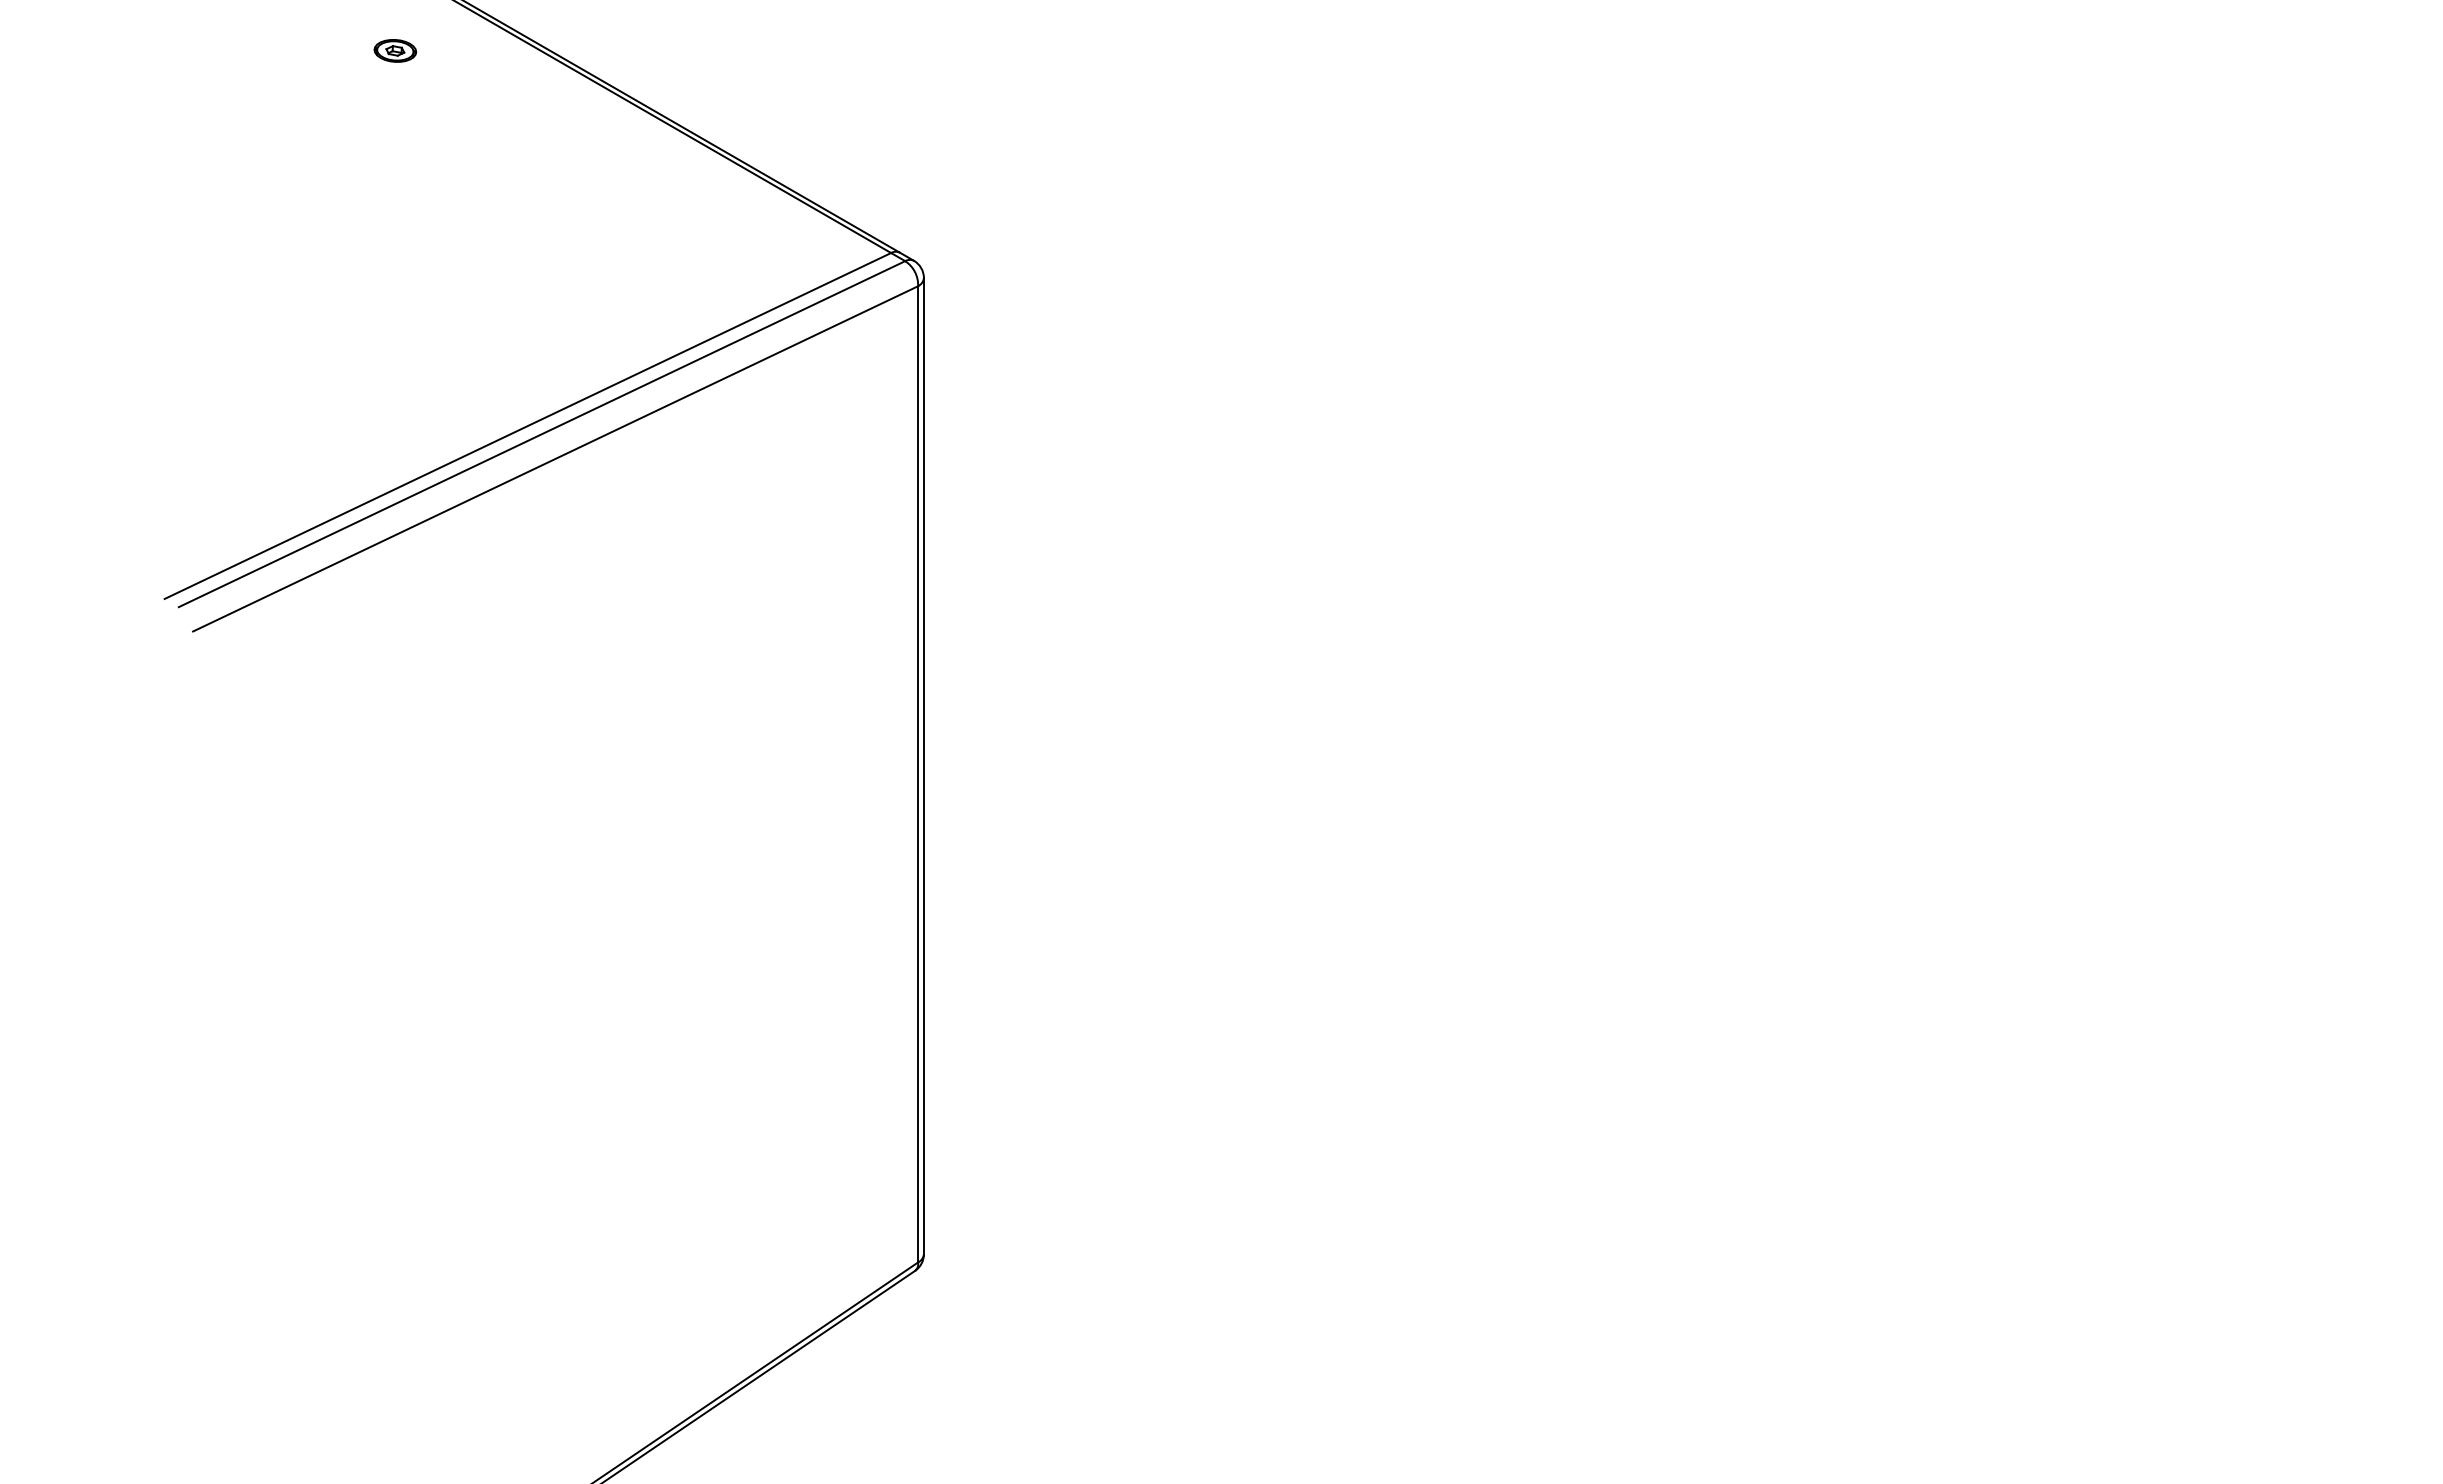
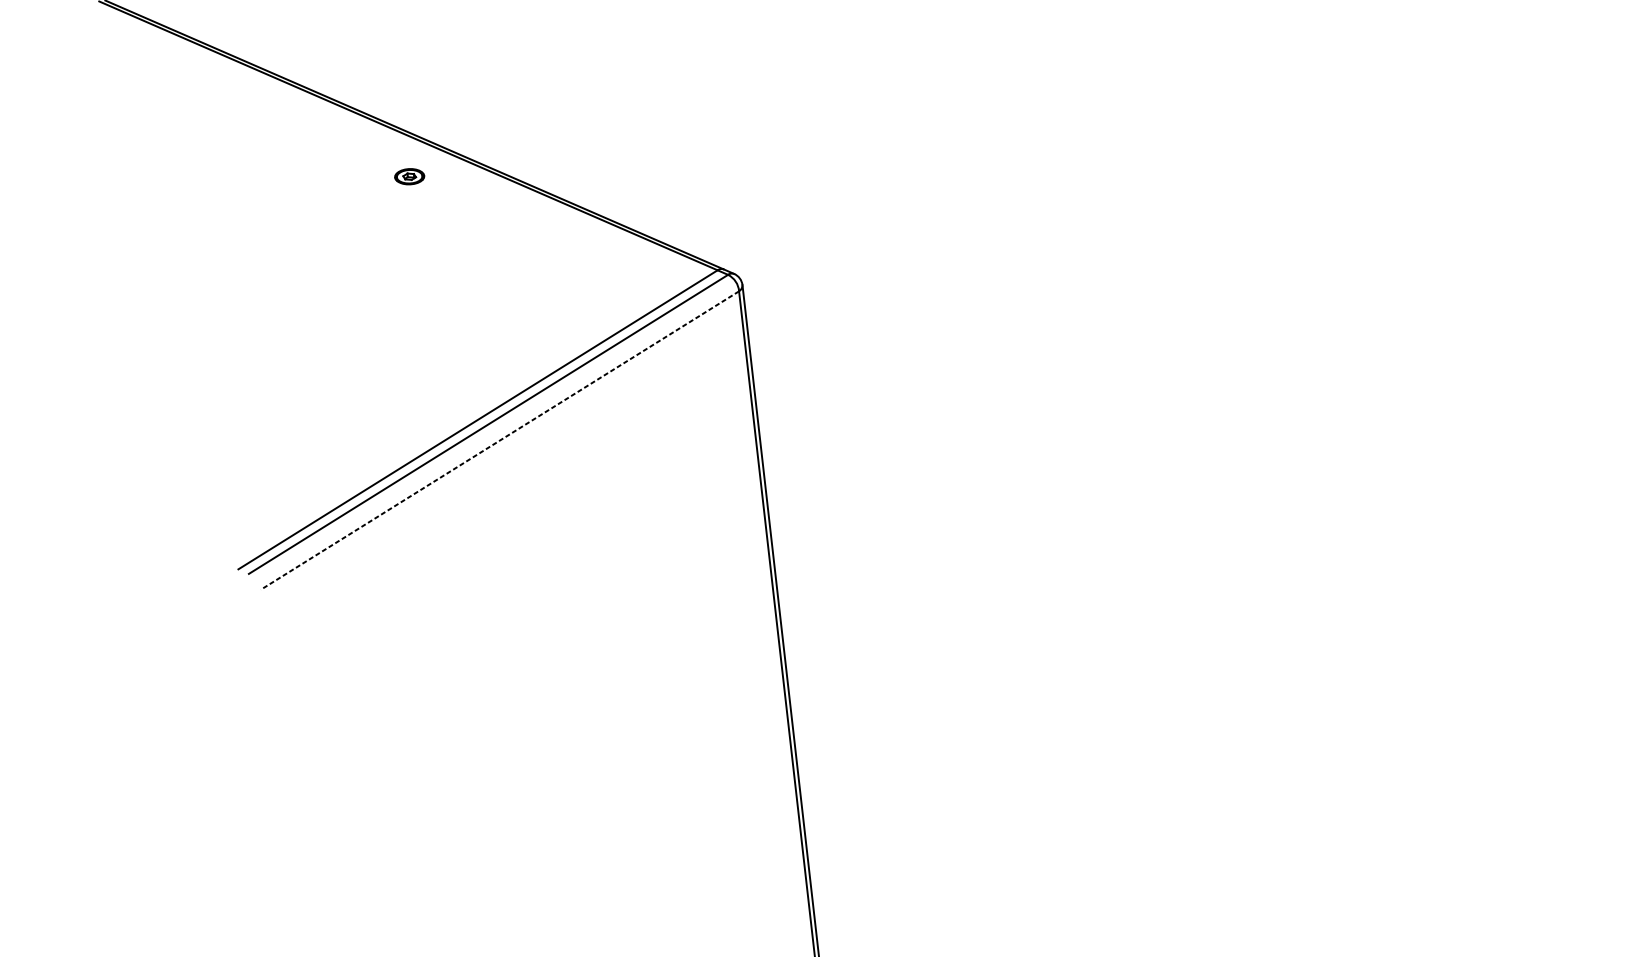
part: (395, 50) -> (409, 176), moved
line: (555, 458) -> (499, 440), solid -> dashed

